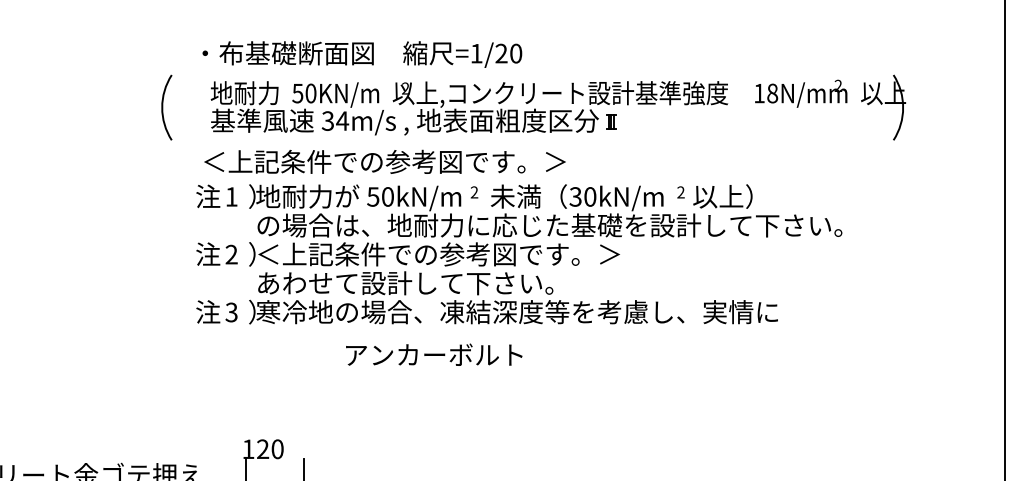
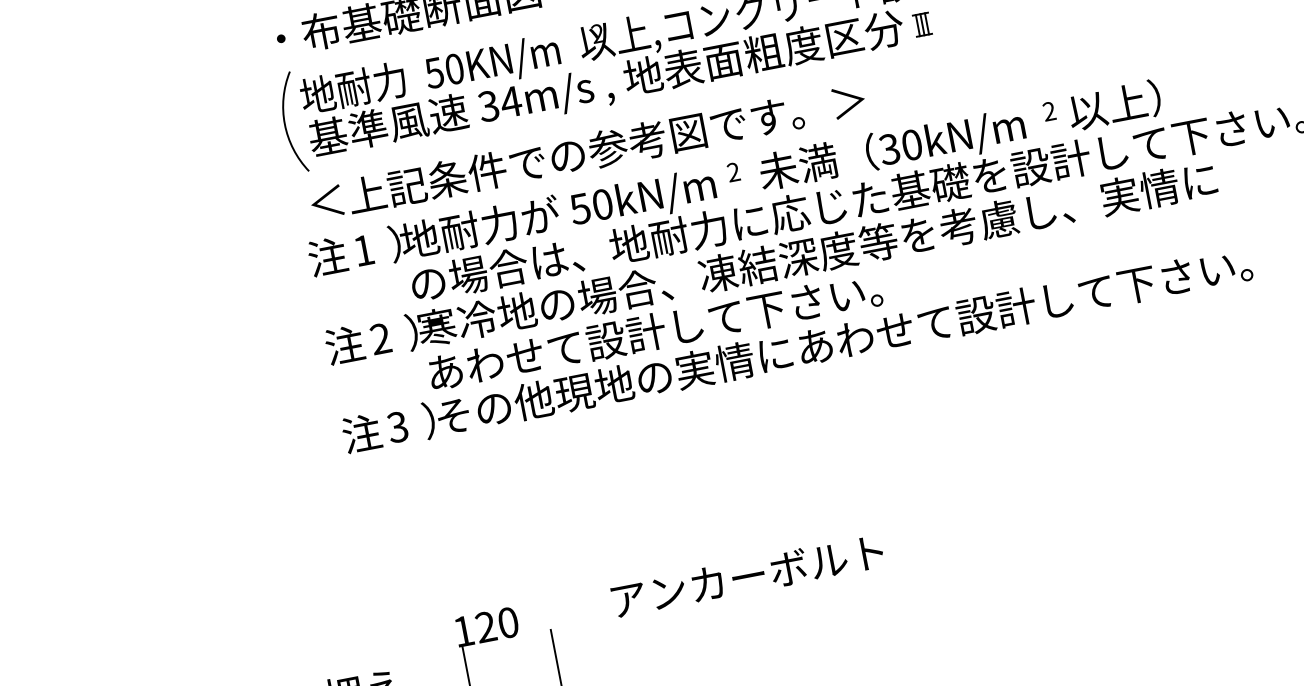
arc: (163, 107) -> (286, 123), moved
text: (516, 254) -> (816, 254), ＜上記条件での参考図です。＞ -> 寒冷地の場合、凍結深度等を考慮し、実情に
text: (522, 312) -> (842, 341), 寒冷地の場合、凍結深度等を考慮し、実情に -> その他現地の実情にあわせて設計して下さい。
text: (434, 354) -> (747, 575), moved

